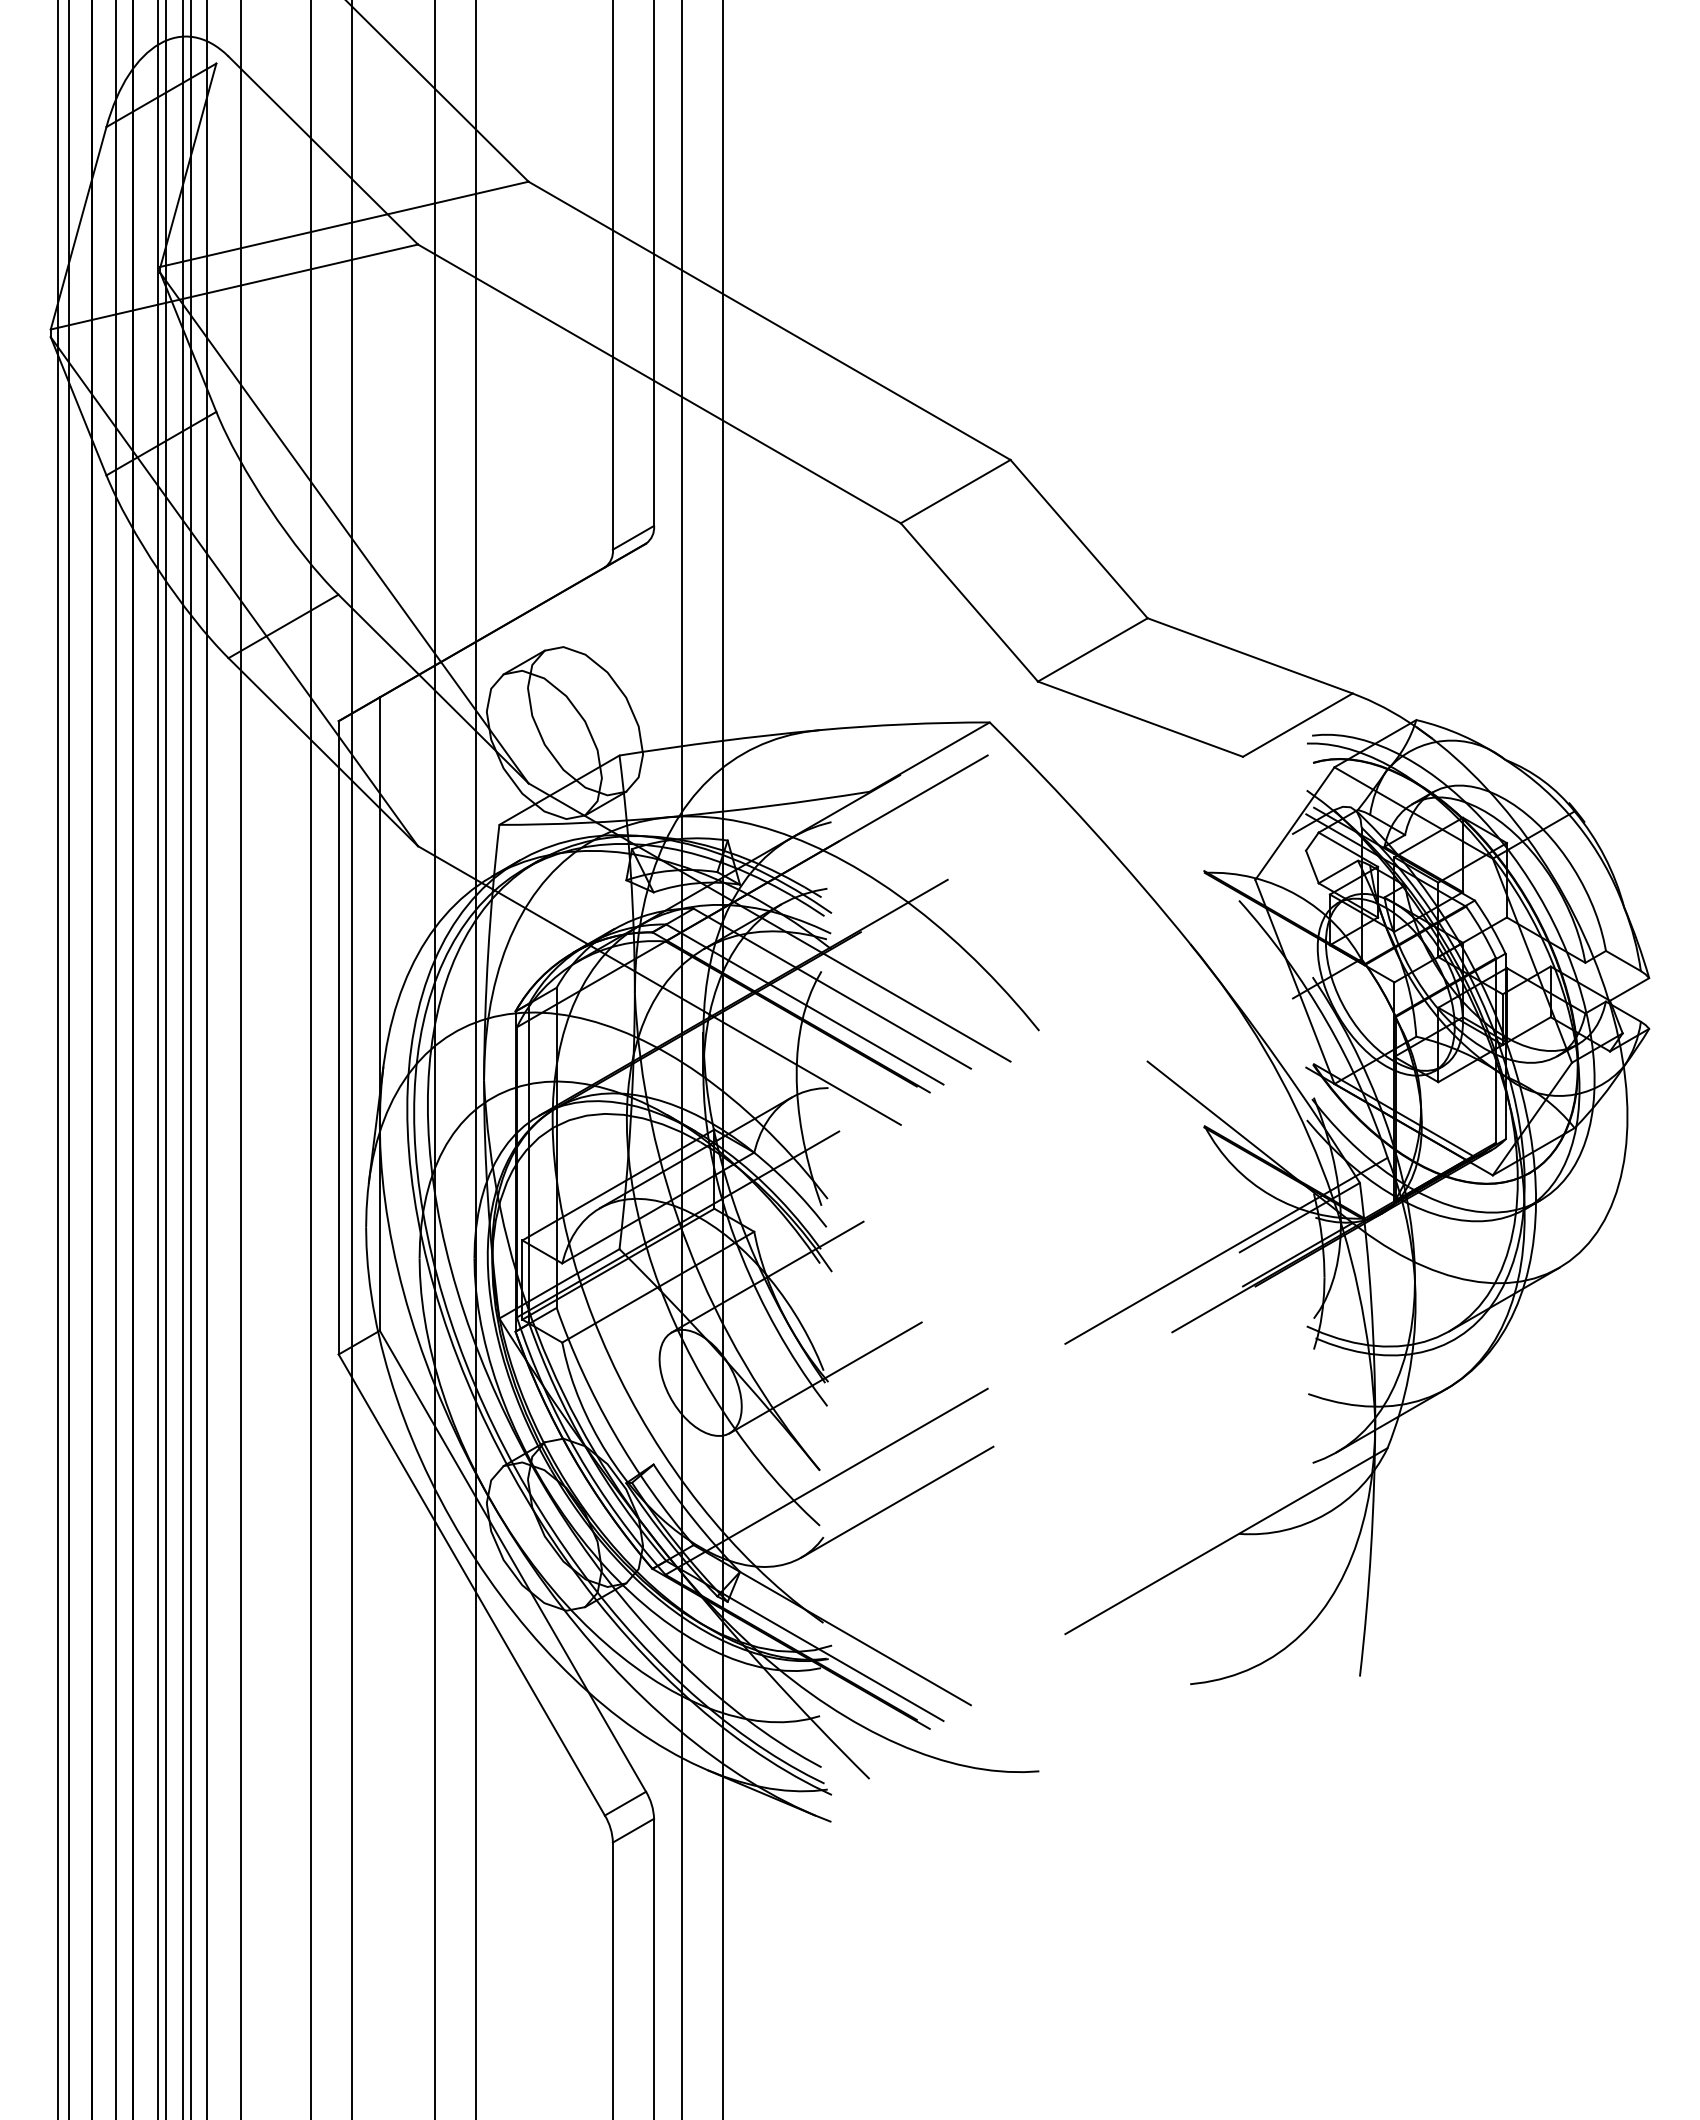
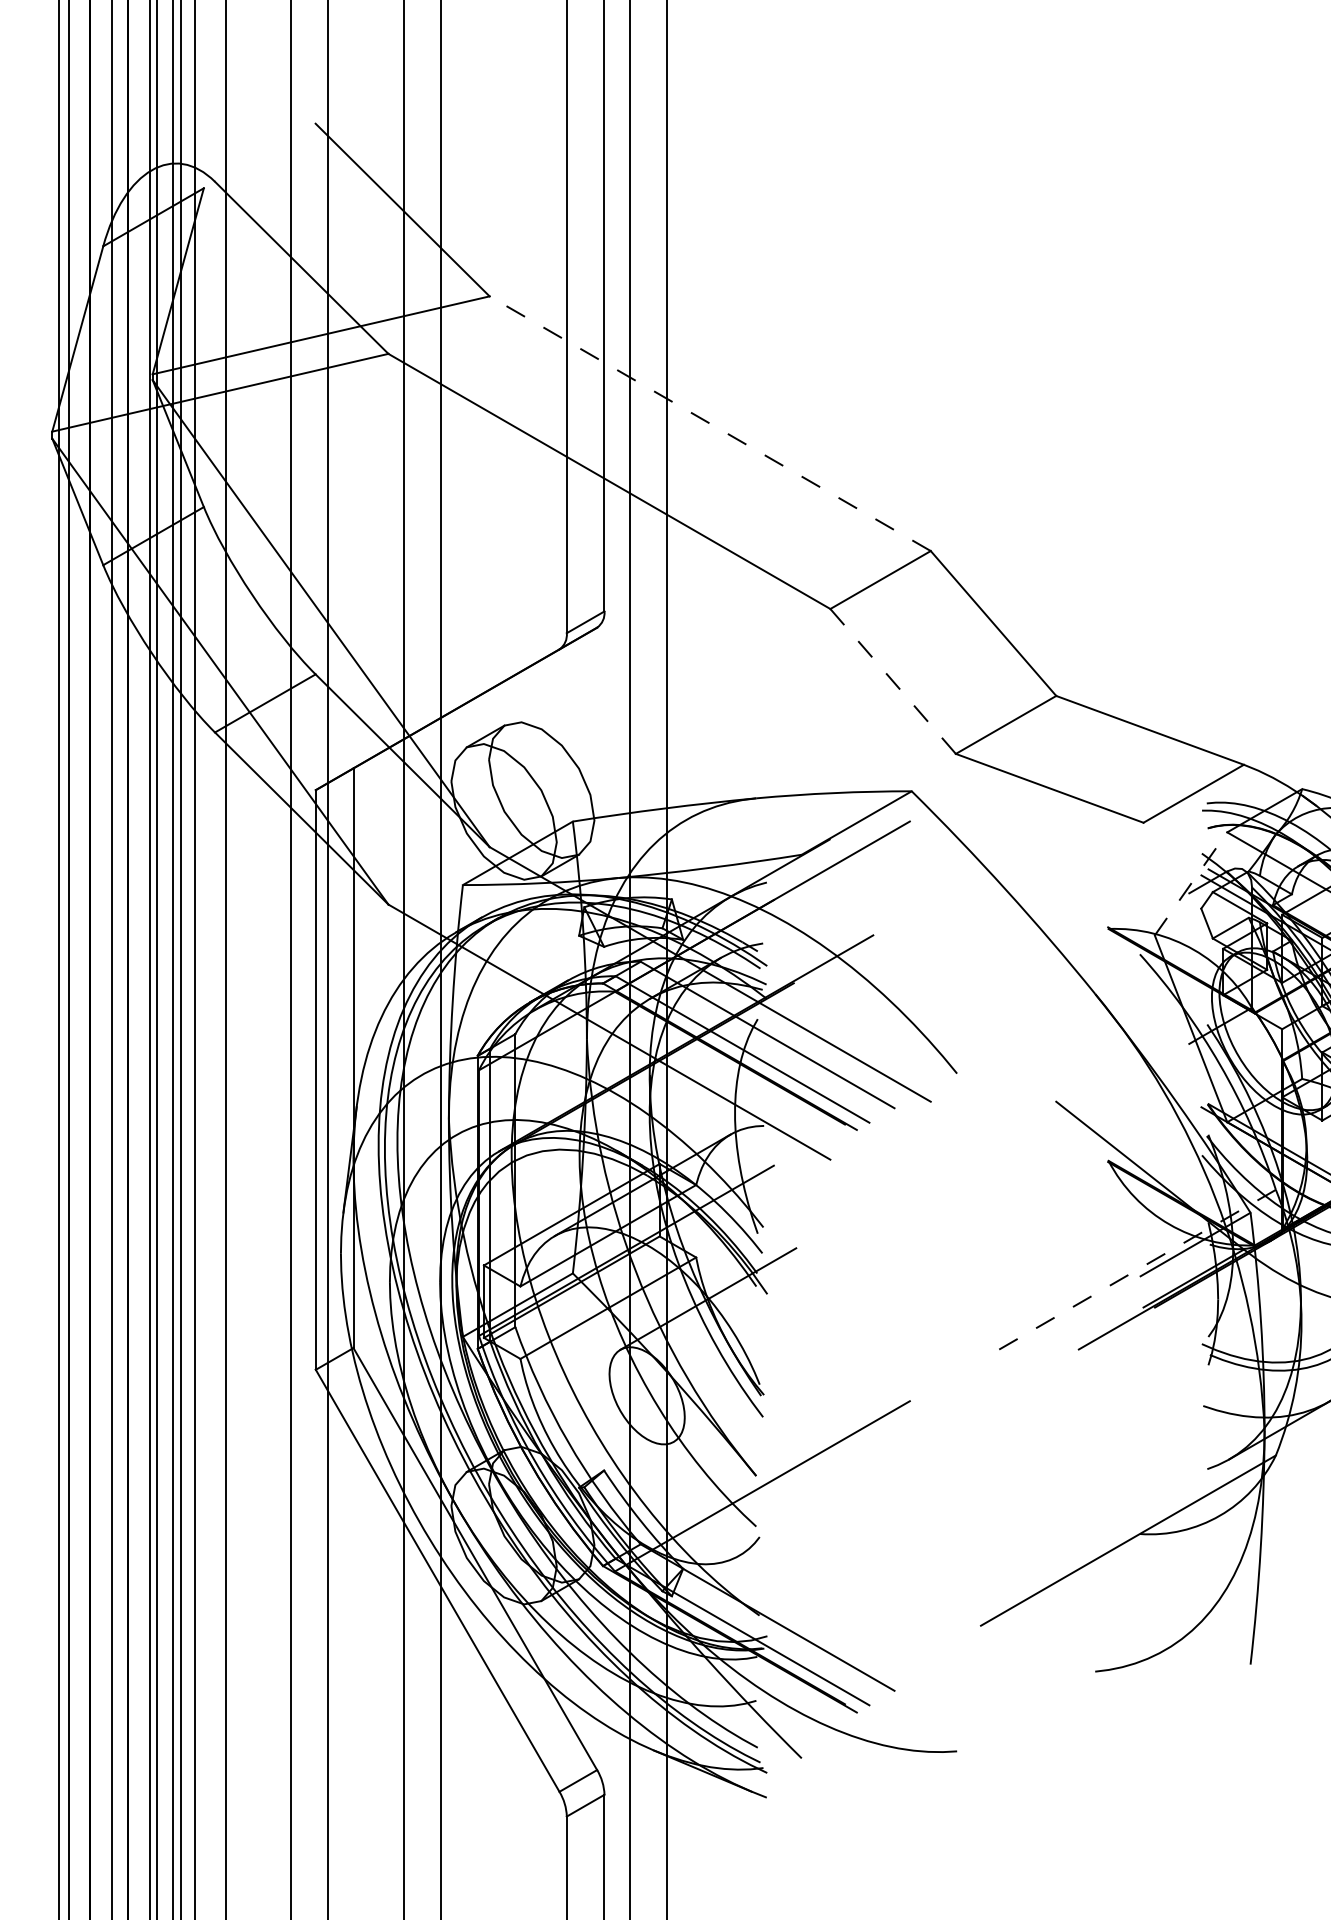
line: (769, 320) -> (710, 423), solid -> dashed
line: (969, 602) -> (893, 681), solid -> dashed
line: (1294, 823) -> (1190, 883), solid -> dashed
line: (1226, 1251) -> (1128, 1275), solid -> dashed
line: (825, 1377) -> (761, 1390), removed
line: (897, 1501) -> (827, 1504), removed

